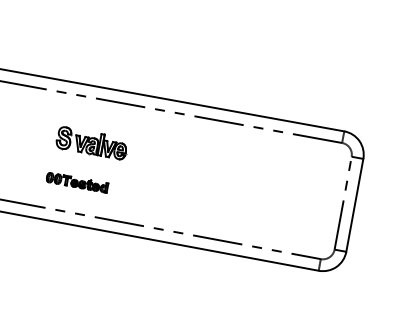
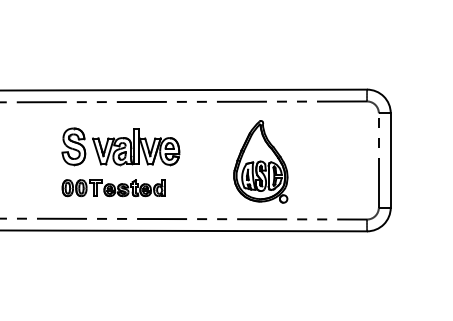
part: (91, 142) -> (120, 146), size x1.67
part: (77, 182) -> (113, 188), size x1.67
part: (226, 182) -> (260, 161), added

